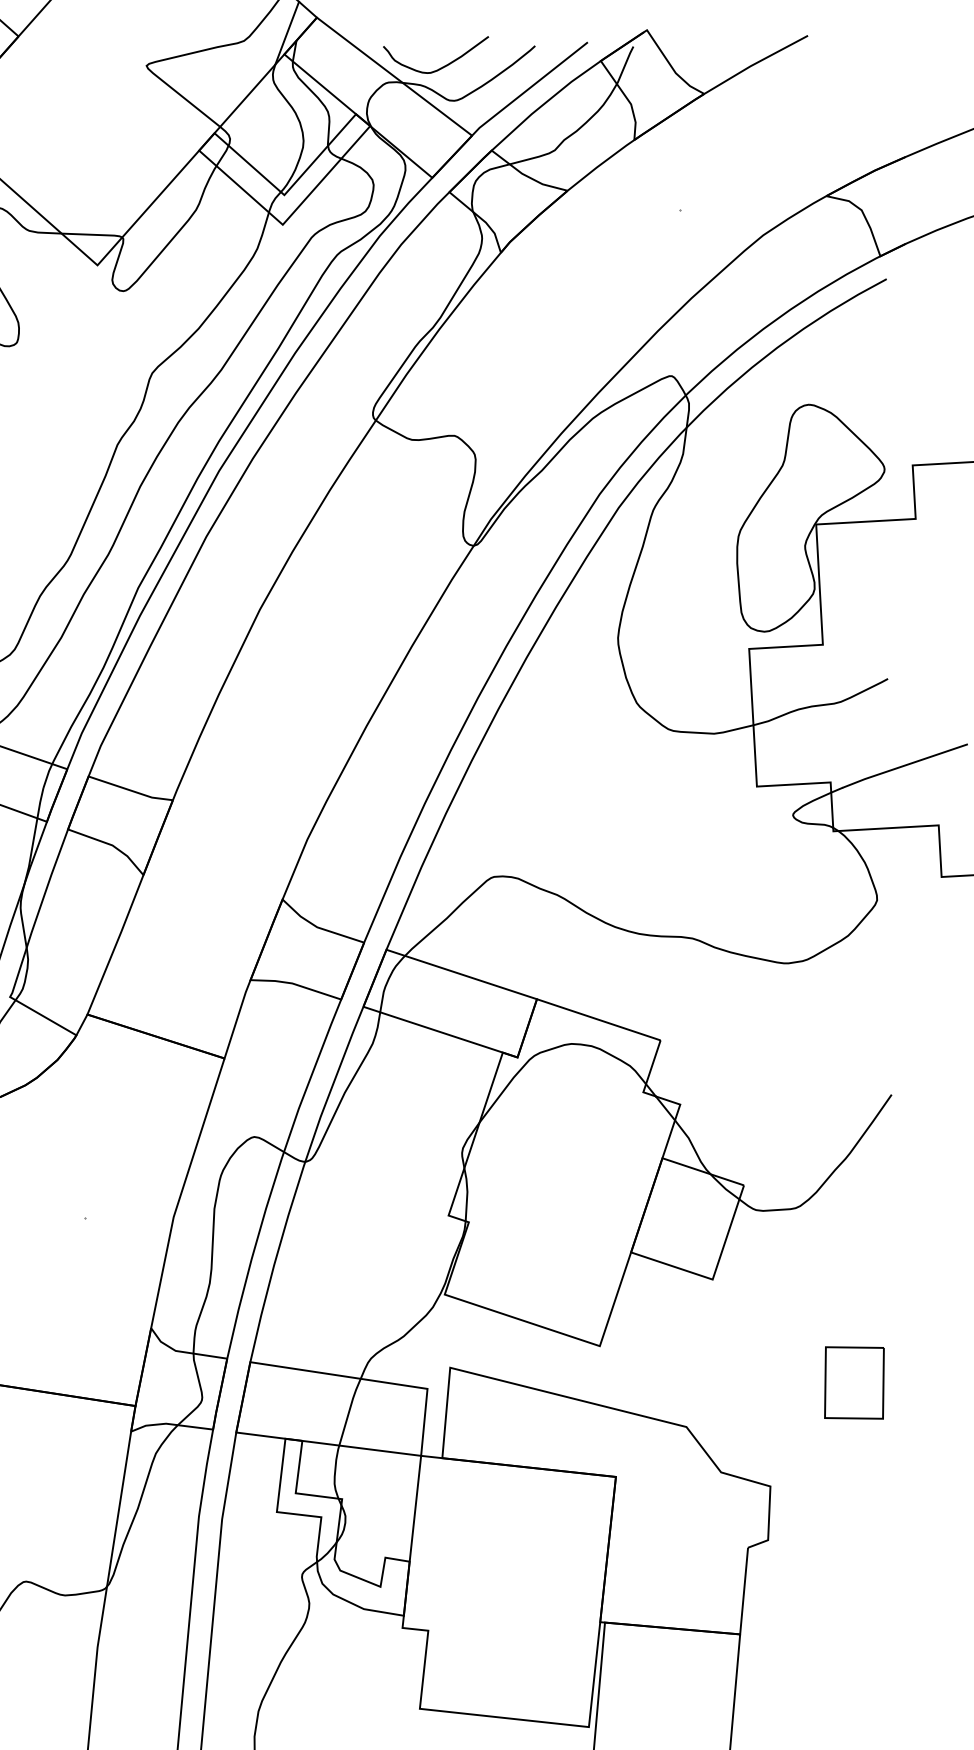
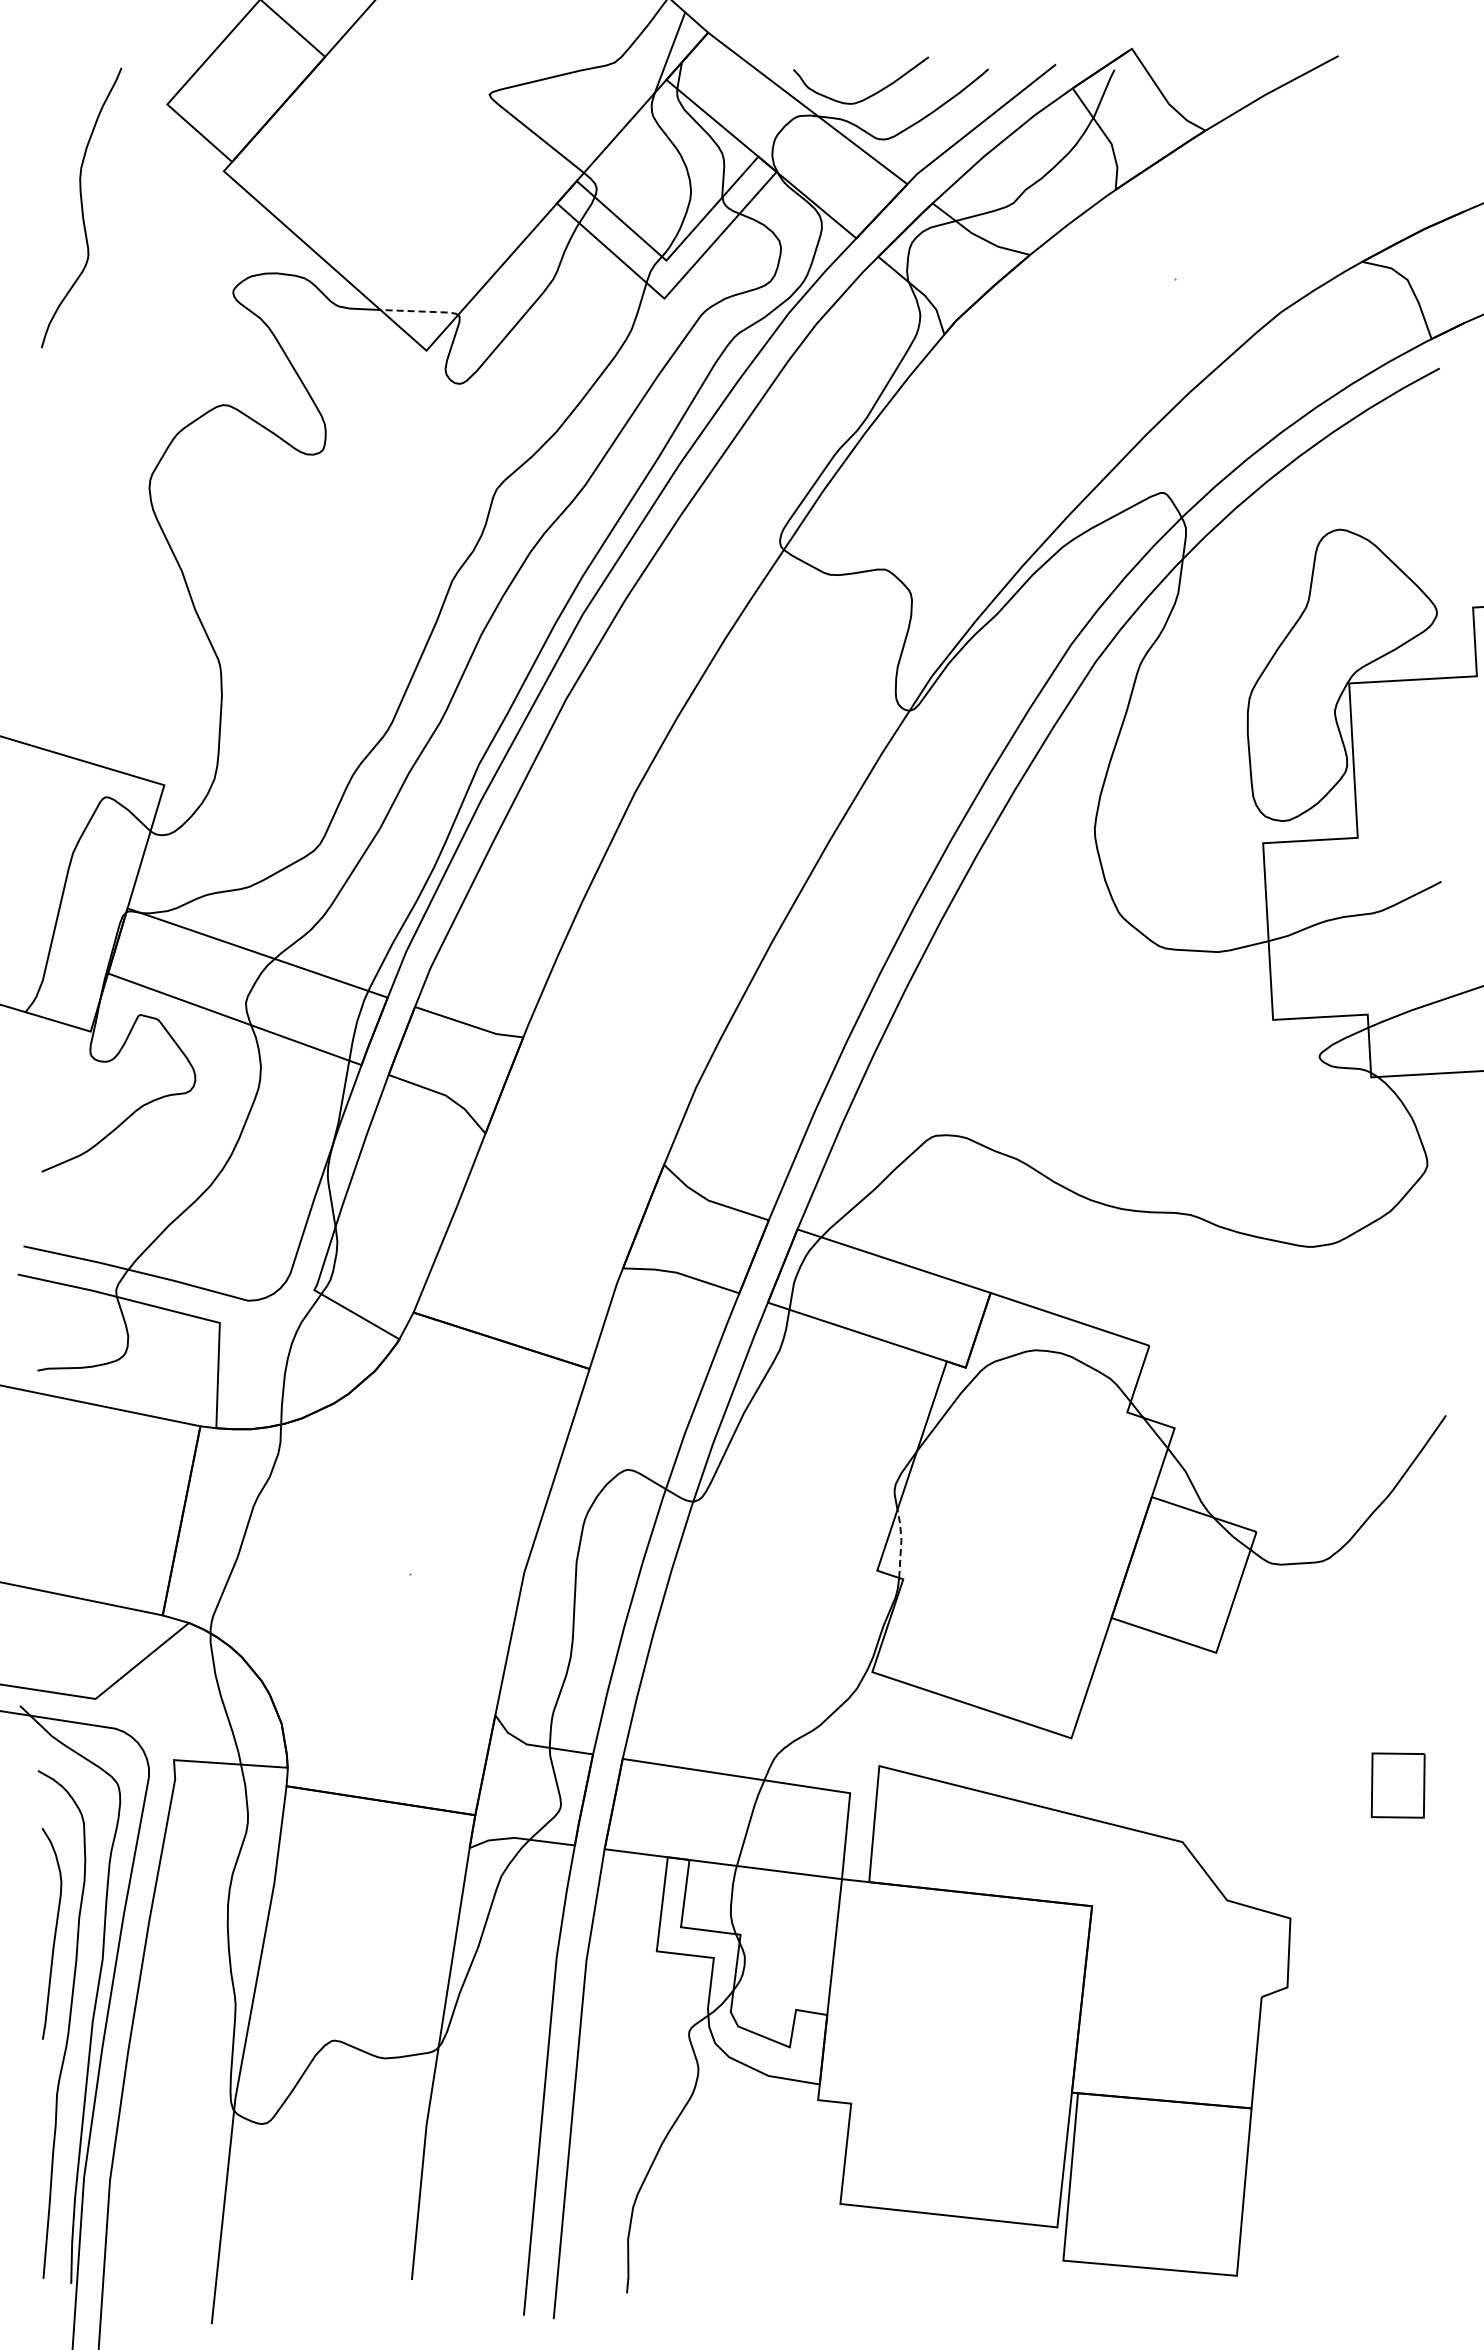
line: (92, 234) -> (420, 311), solid -> dashed
line: (467, 1193) -> (901, 1542), solid -> dashed
part: (853, 1382) -> (1397, 1785), size x0.7

